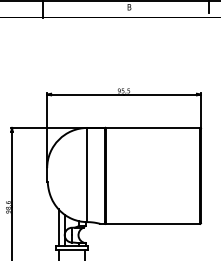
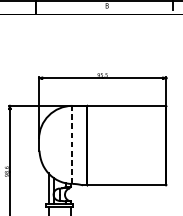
line: (87, 174) -> (72, 144), solid -> dashed

